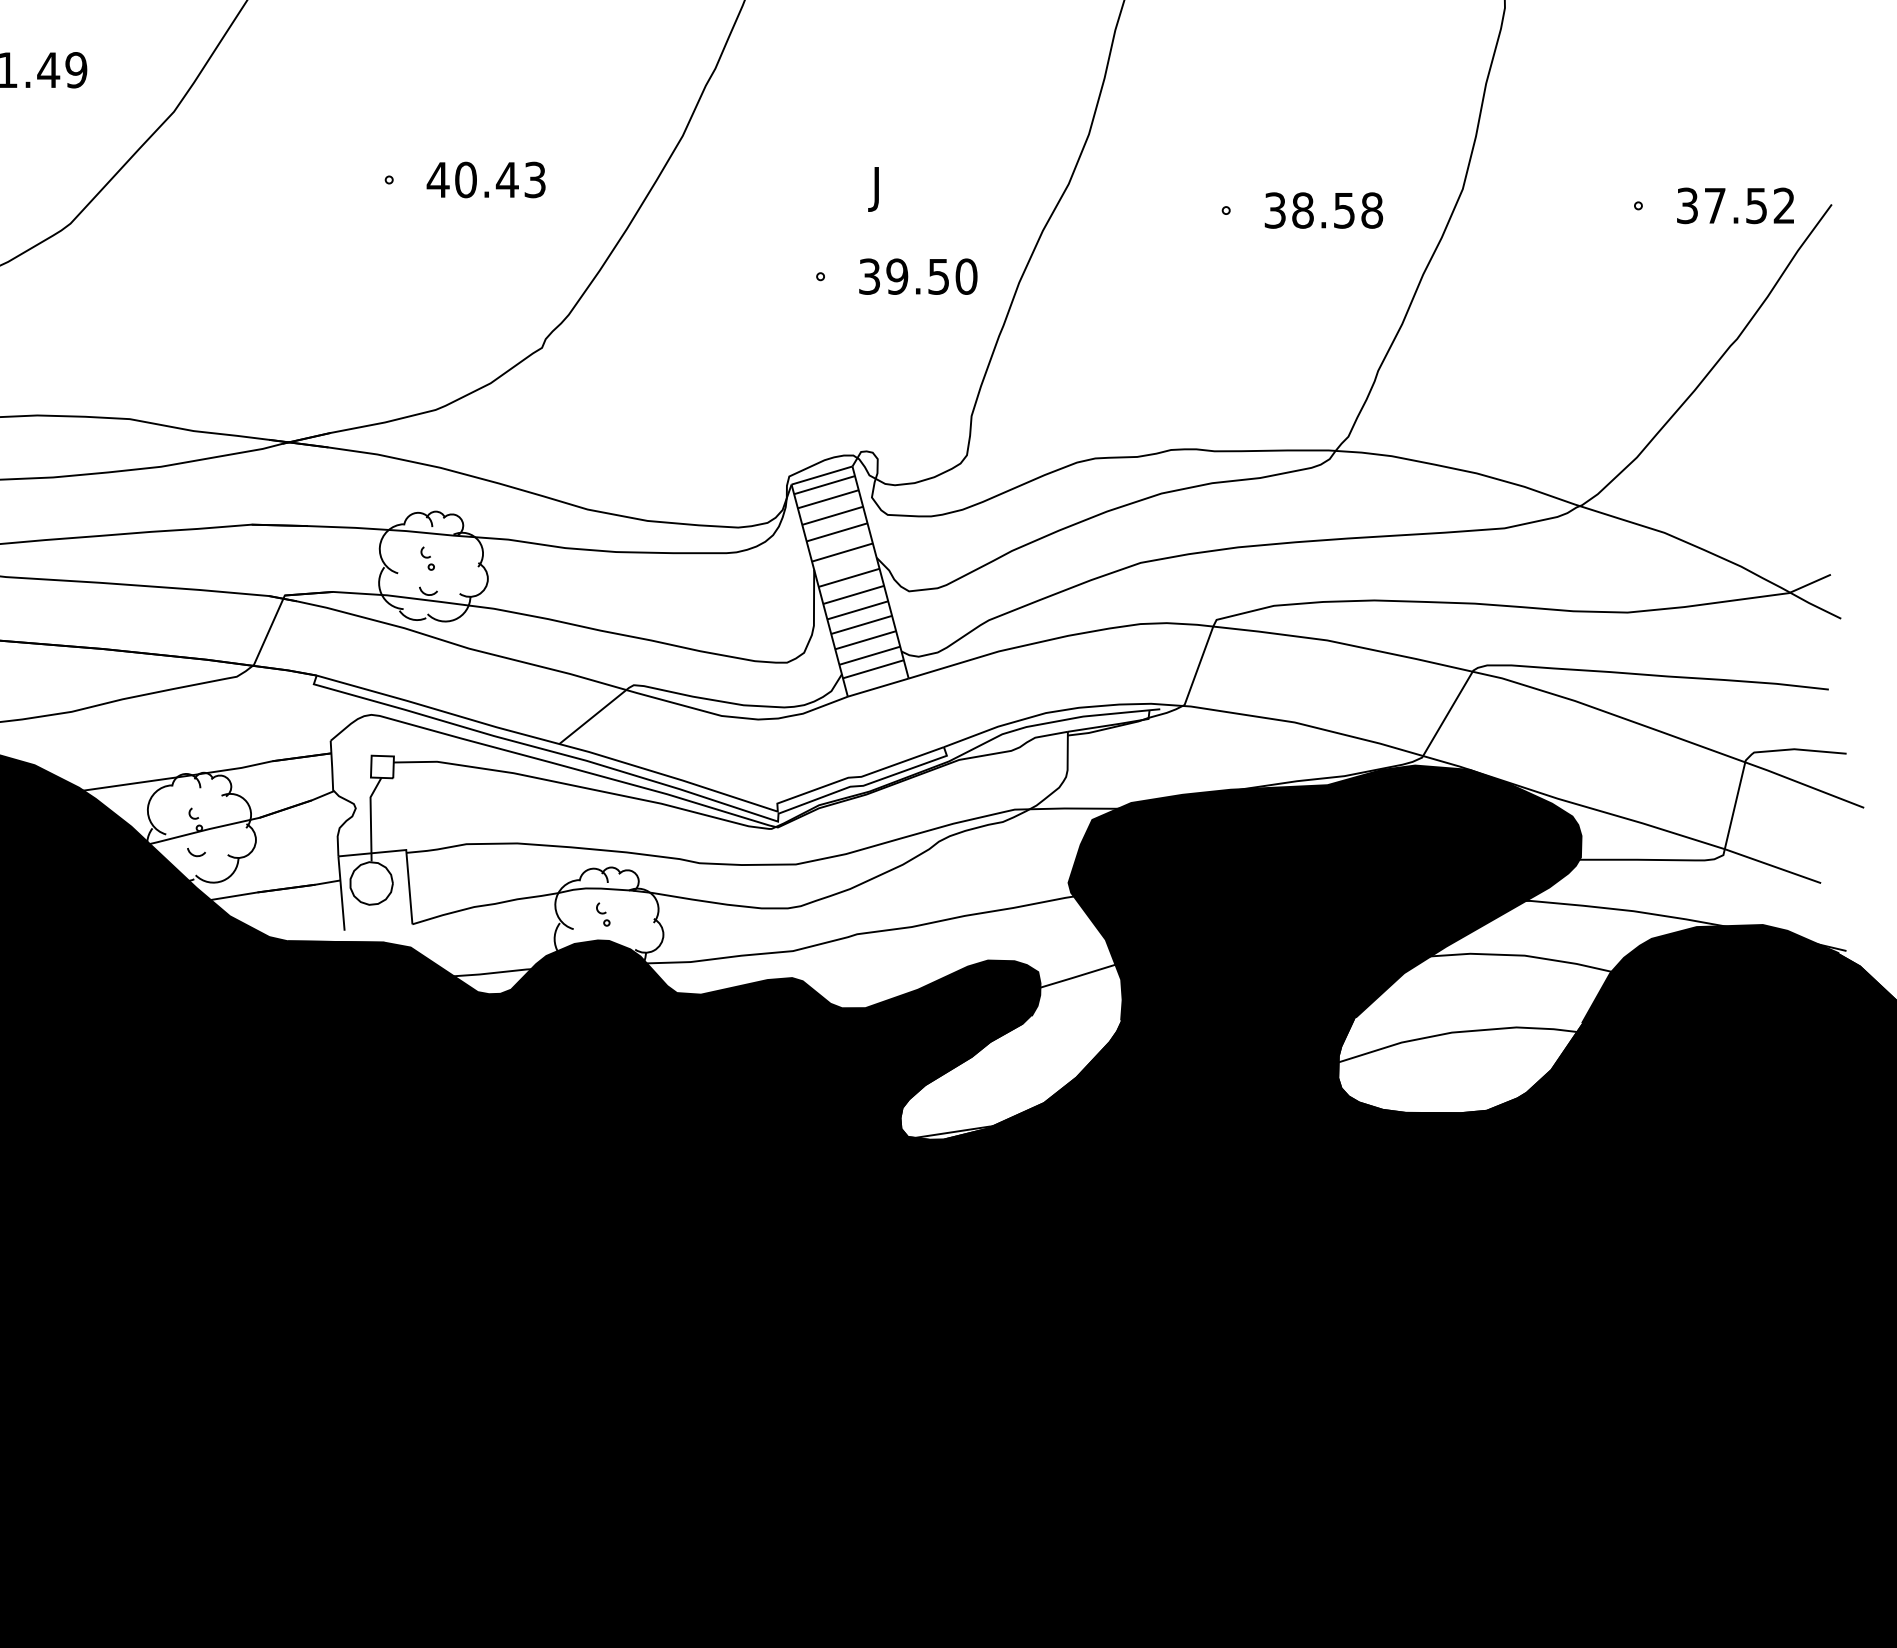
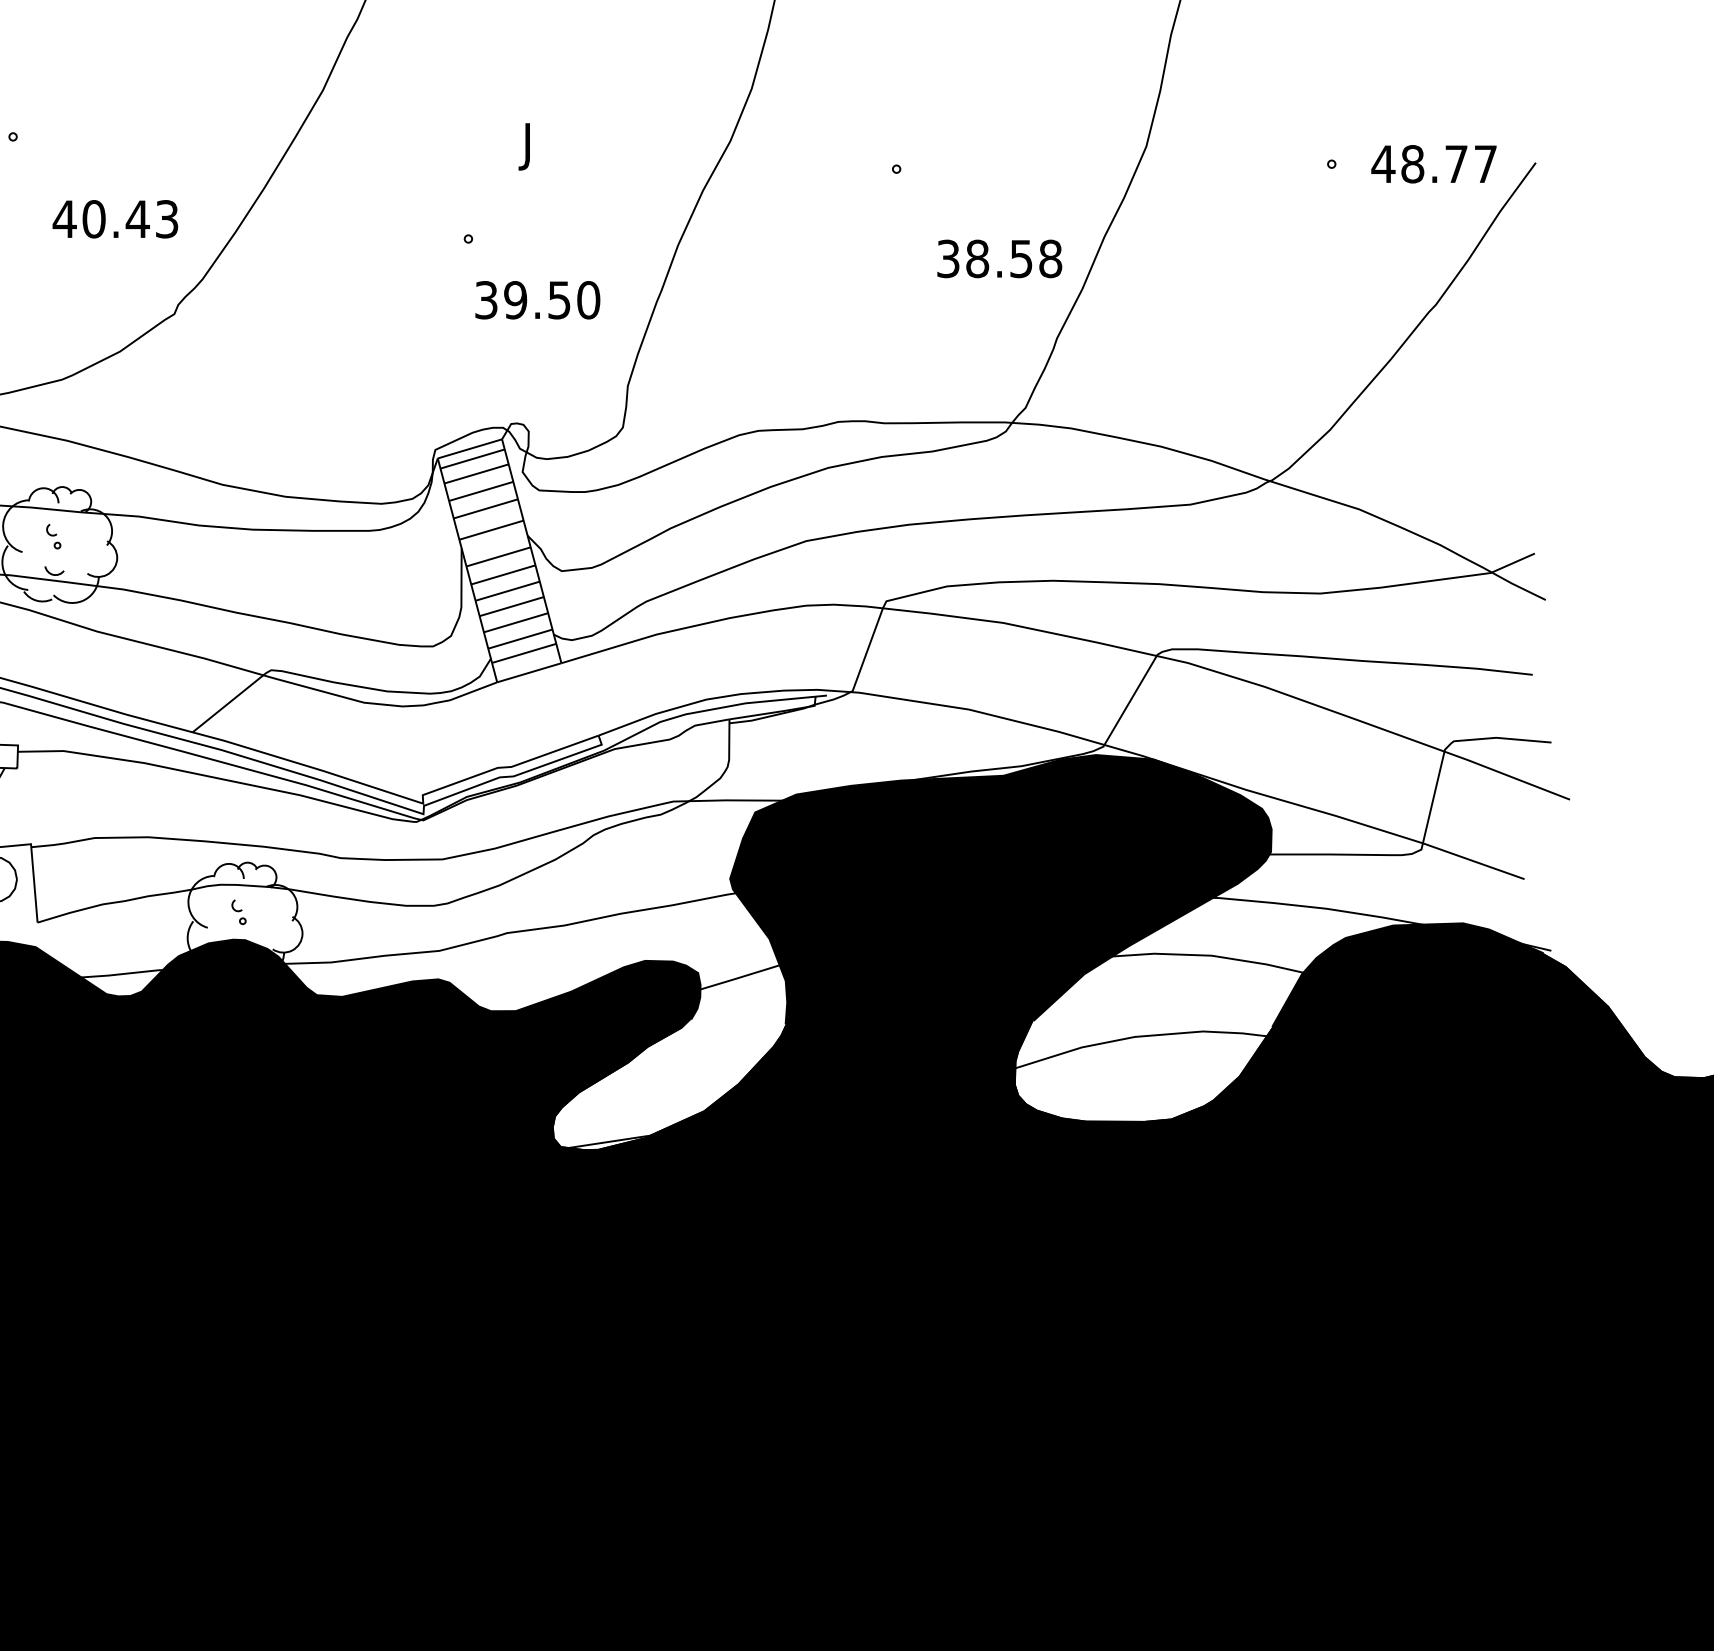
text: (485, 179) -> (114, 218), moved
text: (1734, 205) -> (1433, 163), 37.52 -> 48.77
text: (1323, 210) -> (999, 258), moved
text: (918, 276) -> (537, 300), moved

